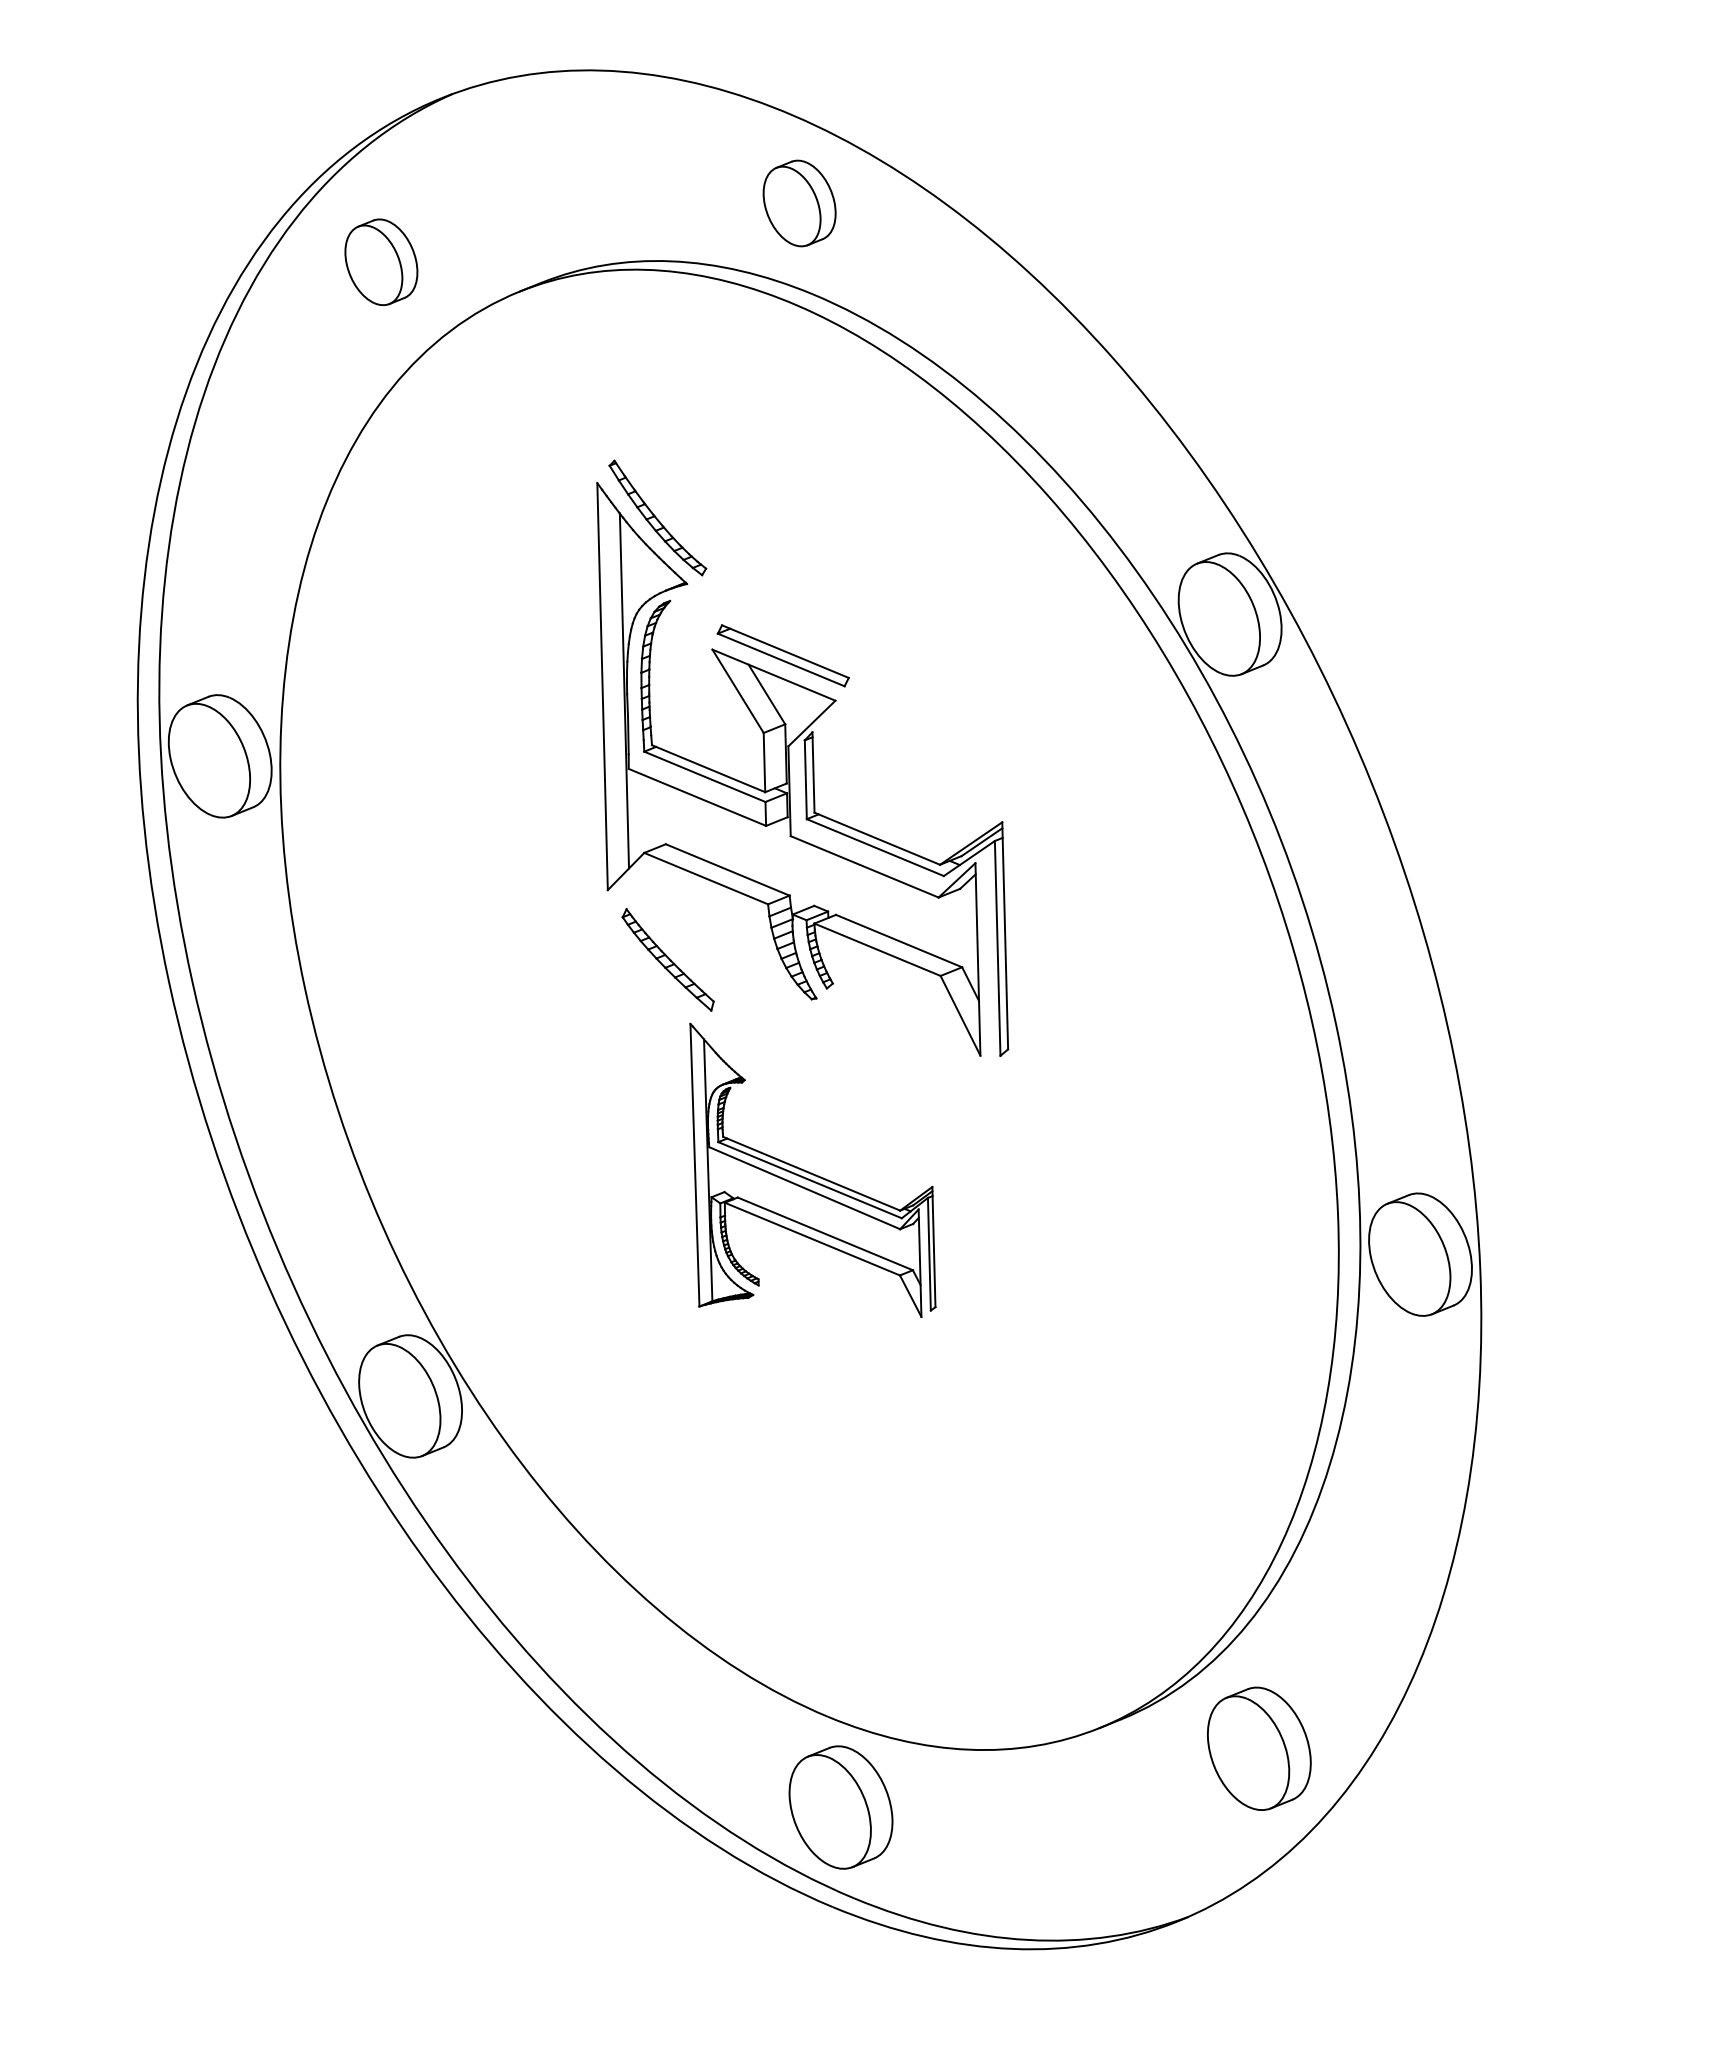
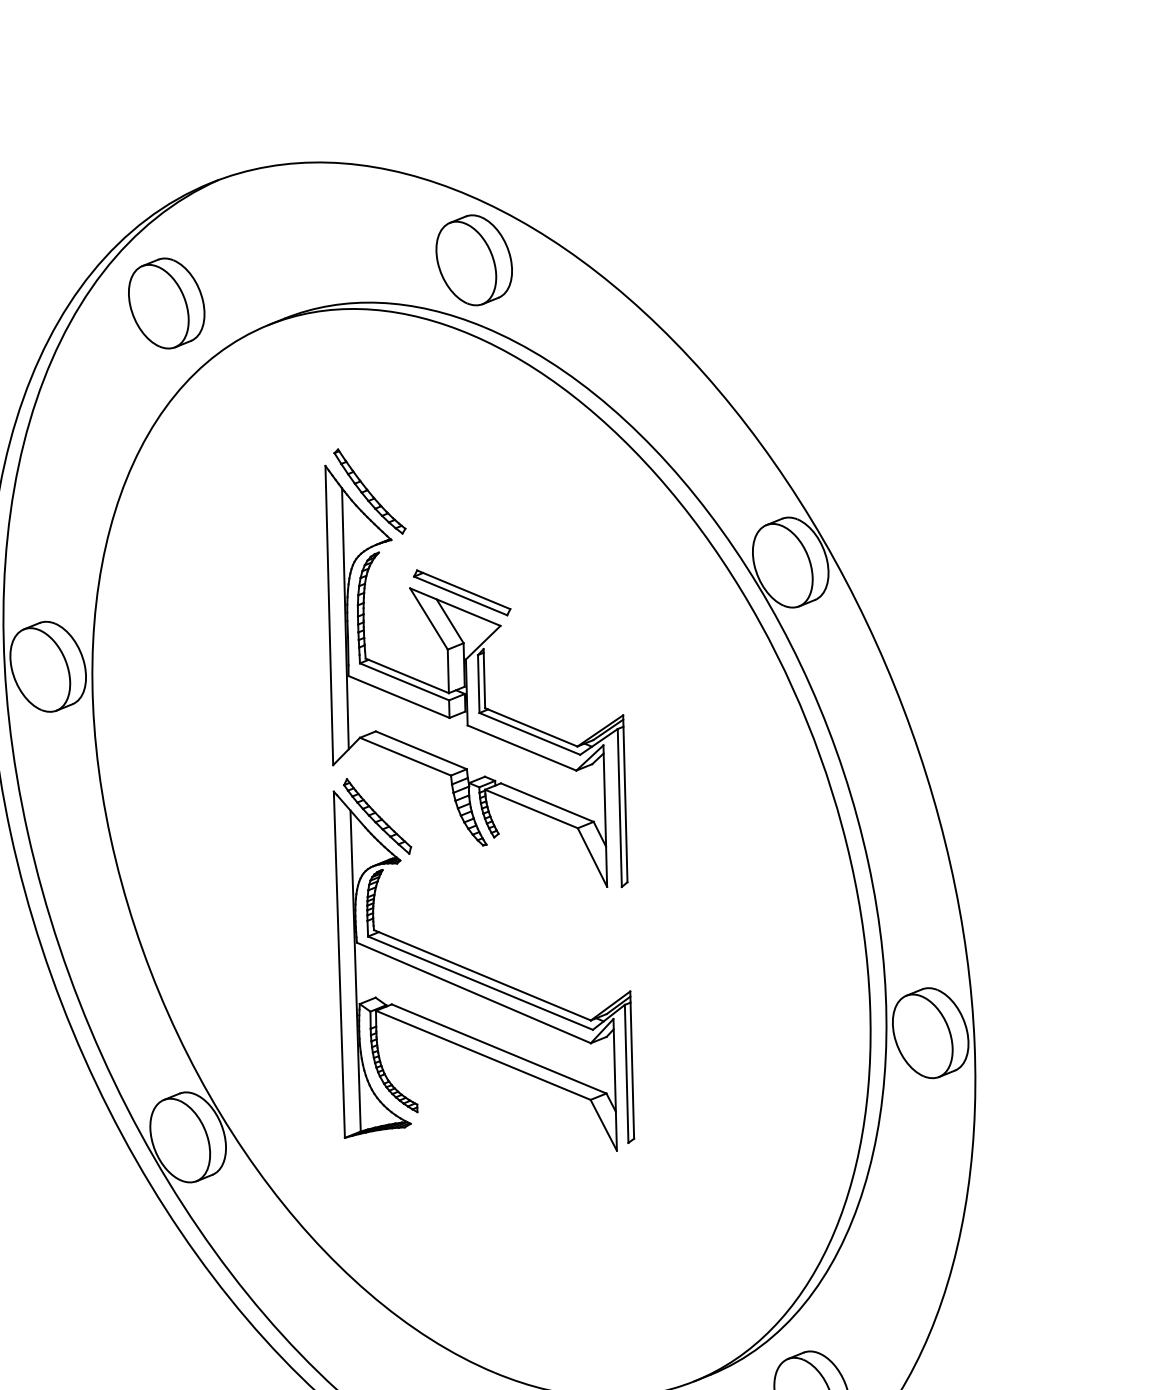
part: (799, 203) -> (474, 260), size x1.43
part: (381, 262) -> (166, 303), size x1.43
part: (812, 1170) -> (483, 971), size x1.67

